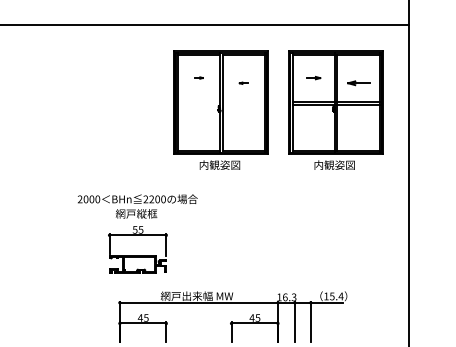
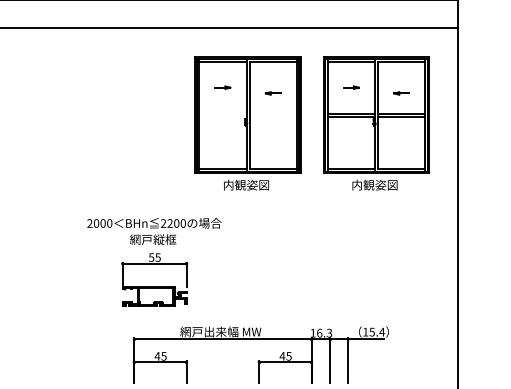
part: (198, 77) -> (222, 87), size x1.67
part: (243, 83) -> (272, 93), size x1.67
part: (358, 83) -> (401, 93), size x0.62

